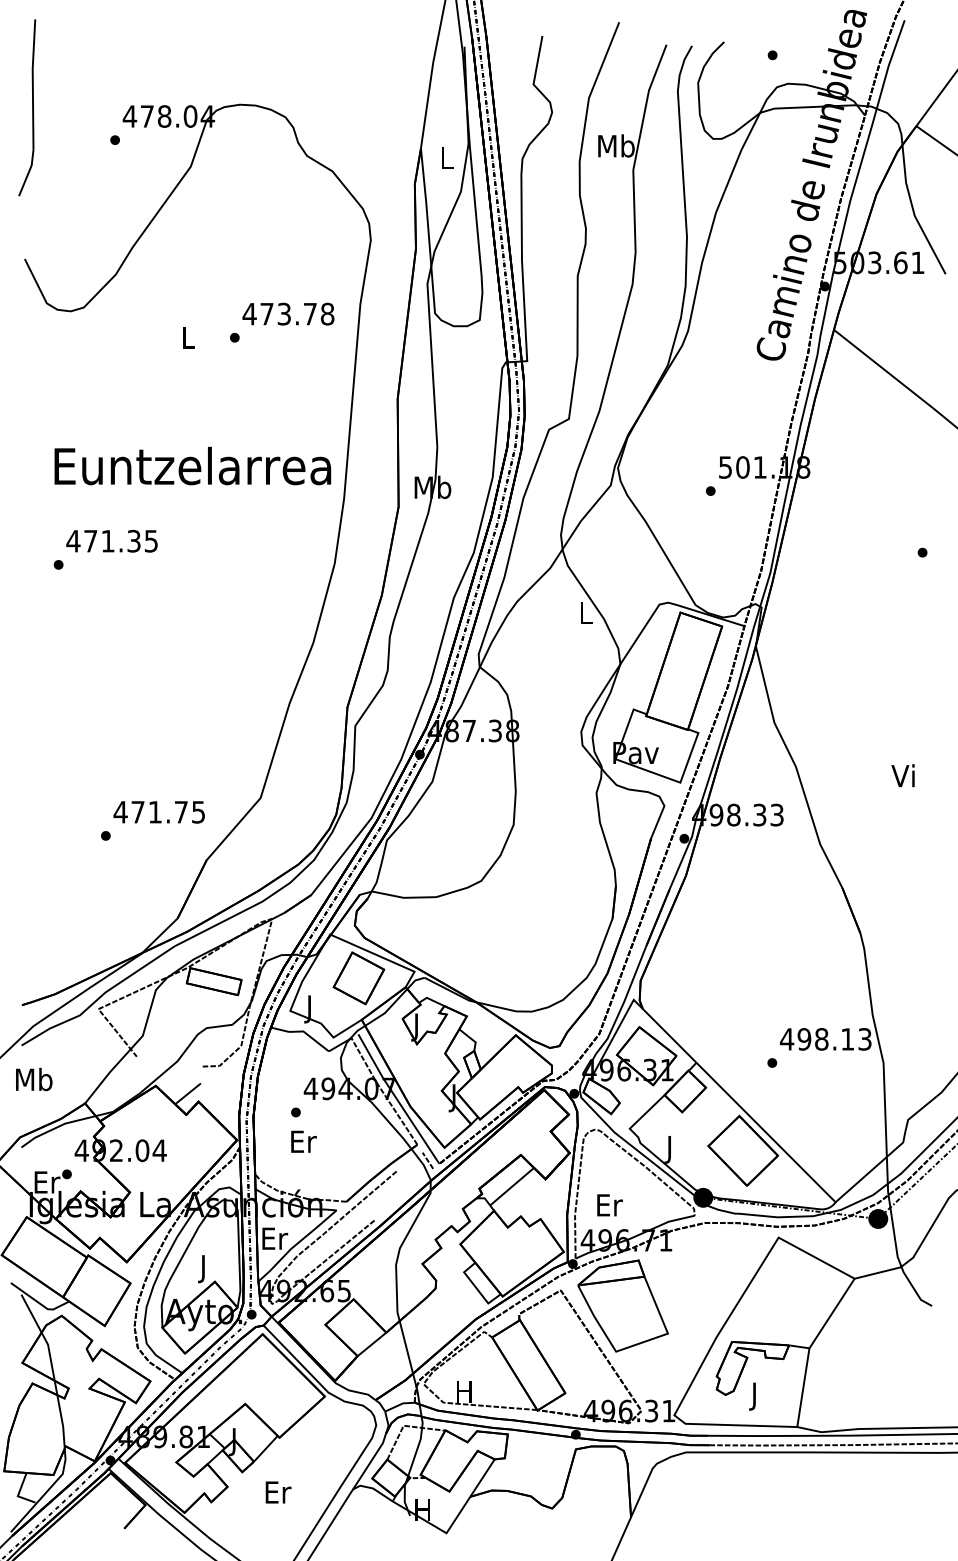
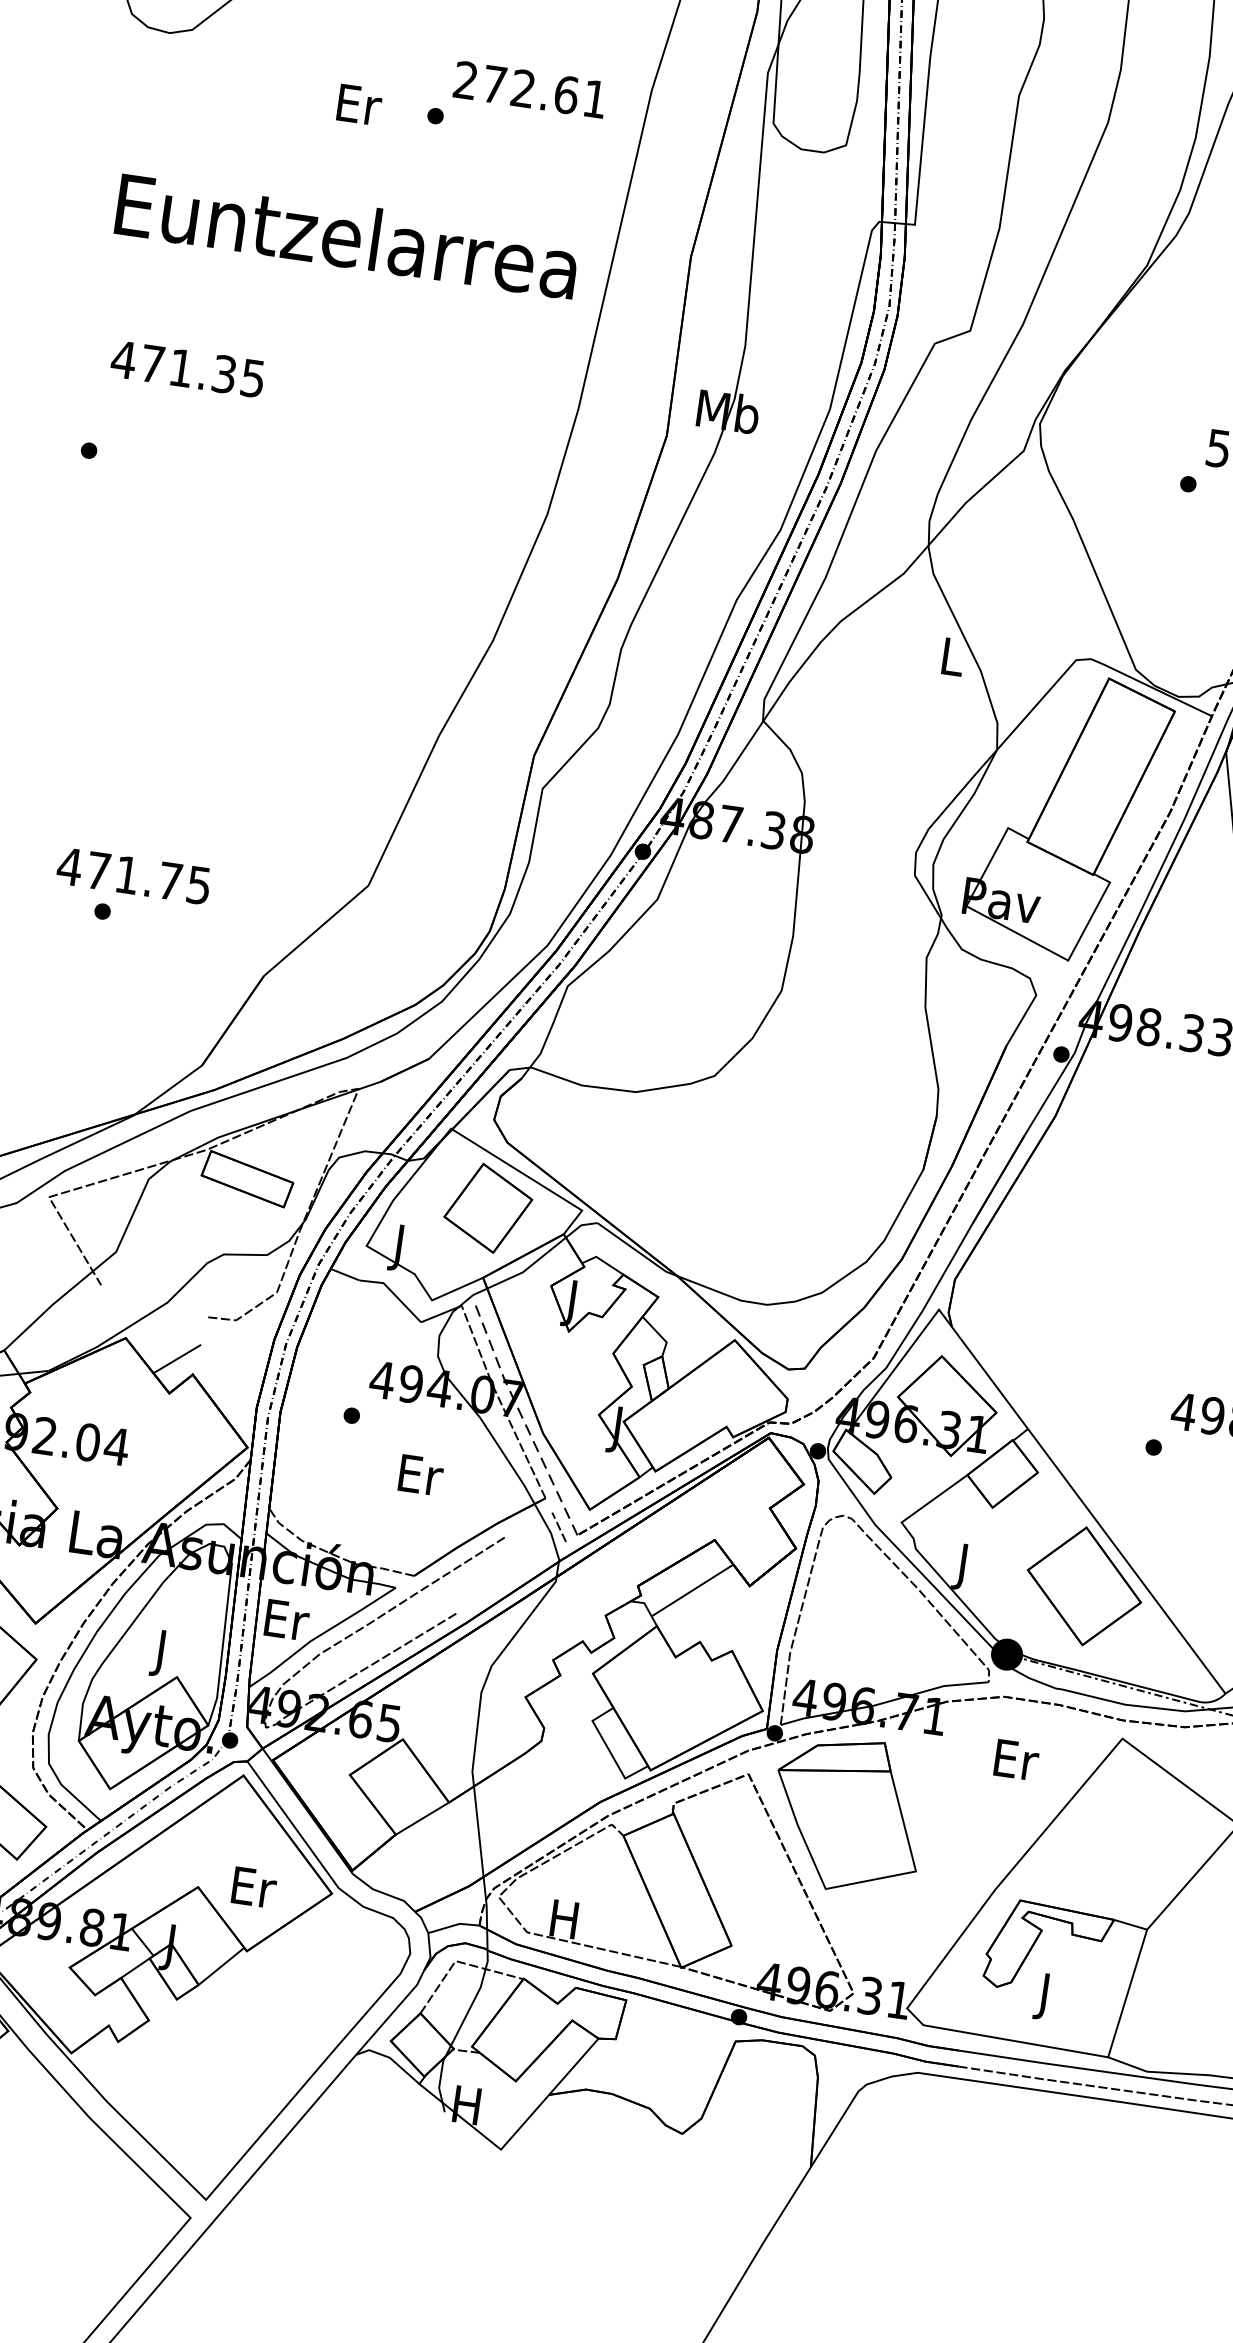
text: (288, 313) -> (530, 88), 473.78 -> 272.61
text: (188, 337) -> (358, 104), L -> Er
text: (192, 465) -> (346, 234), moved
text: (111, 540) -> (187, 367), moved
text: (158, 812) -> (132, 876), moved
line: (396, 1098) -> (521, 1416), solid -> dashed
text: (303, 1141) -> (420, 1474), moved
text: (609, 1205) -> (1015, 1760), moved
text: (278, 1492) -> (254, 1887), moved

